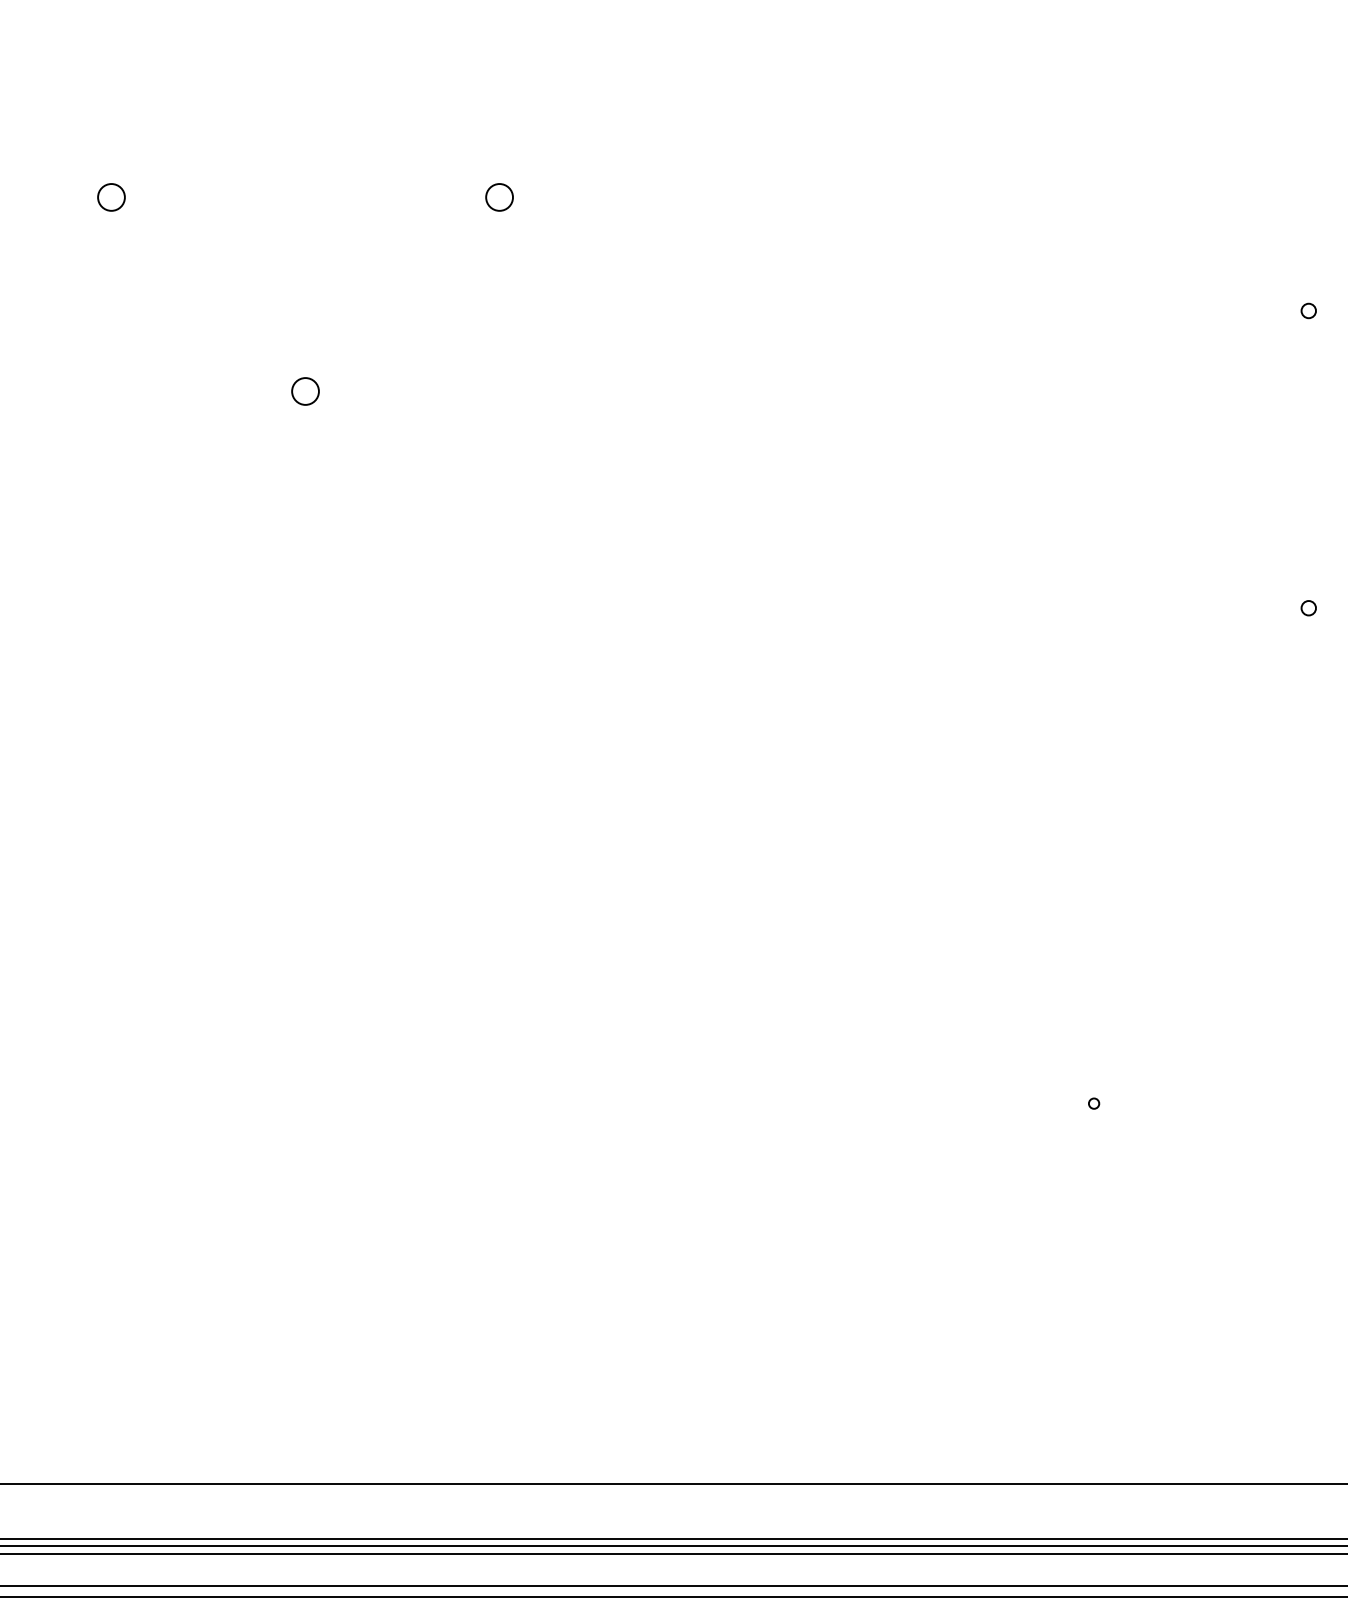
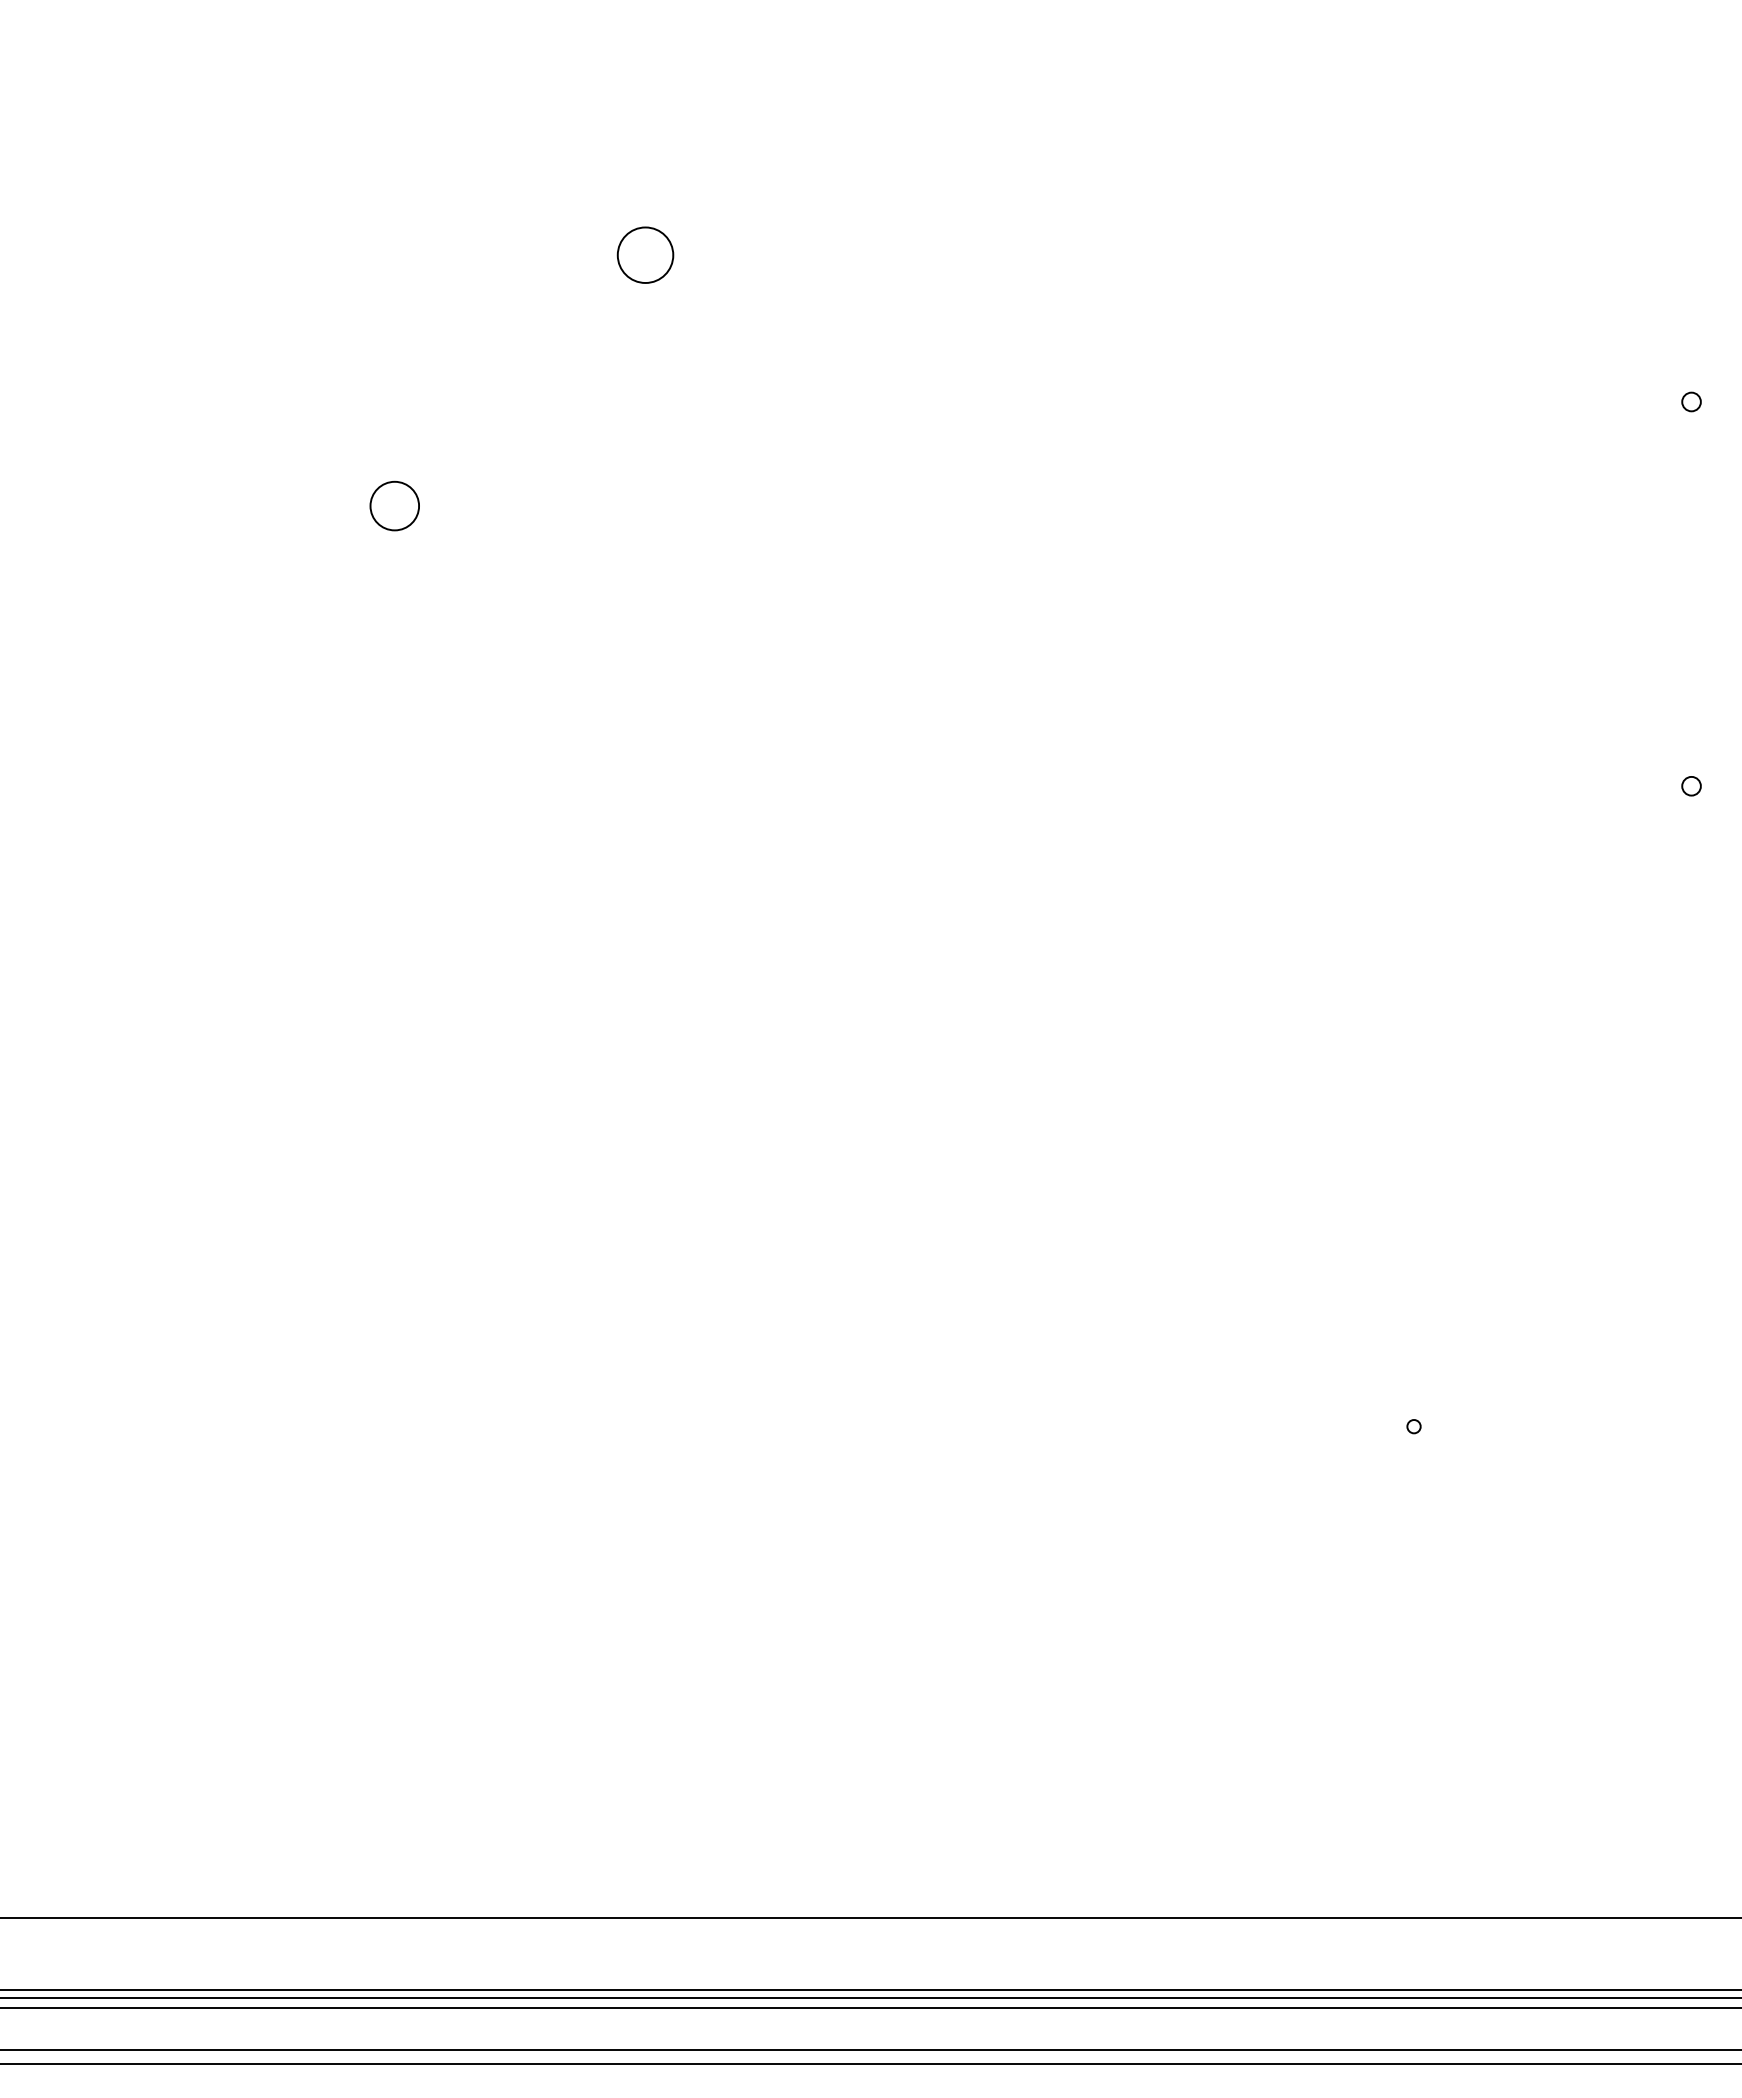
circle: (499, 196) -> (645, 254), size x1.6
circle: (111, 197) -> (143, 255), removed
circle: (305, 391) -> (394, 505), size x1.4

